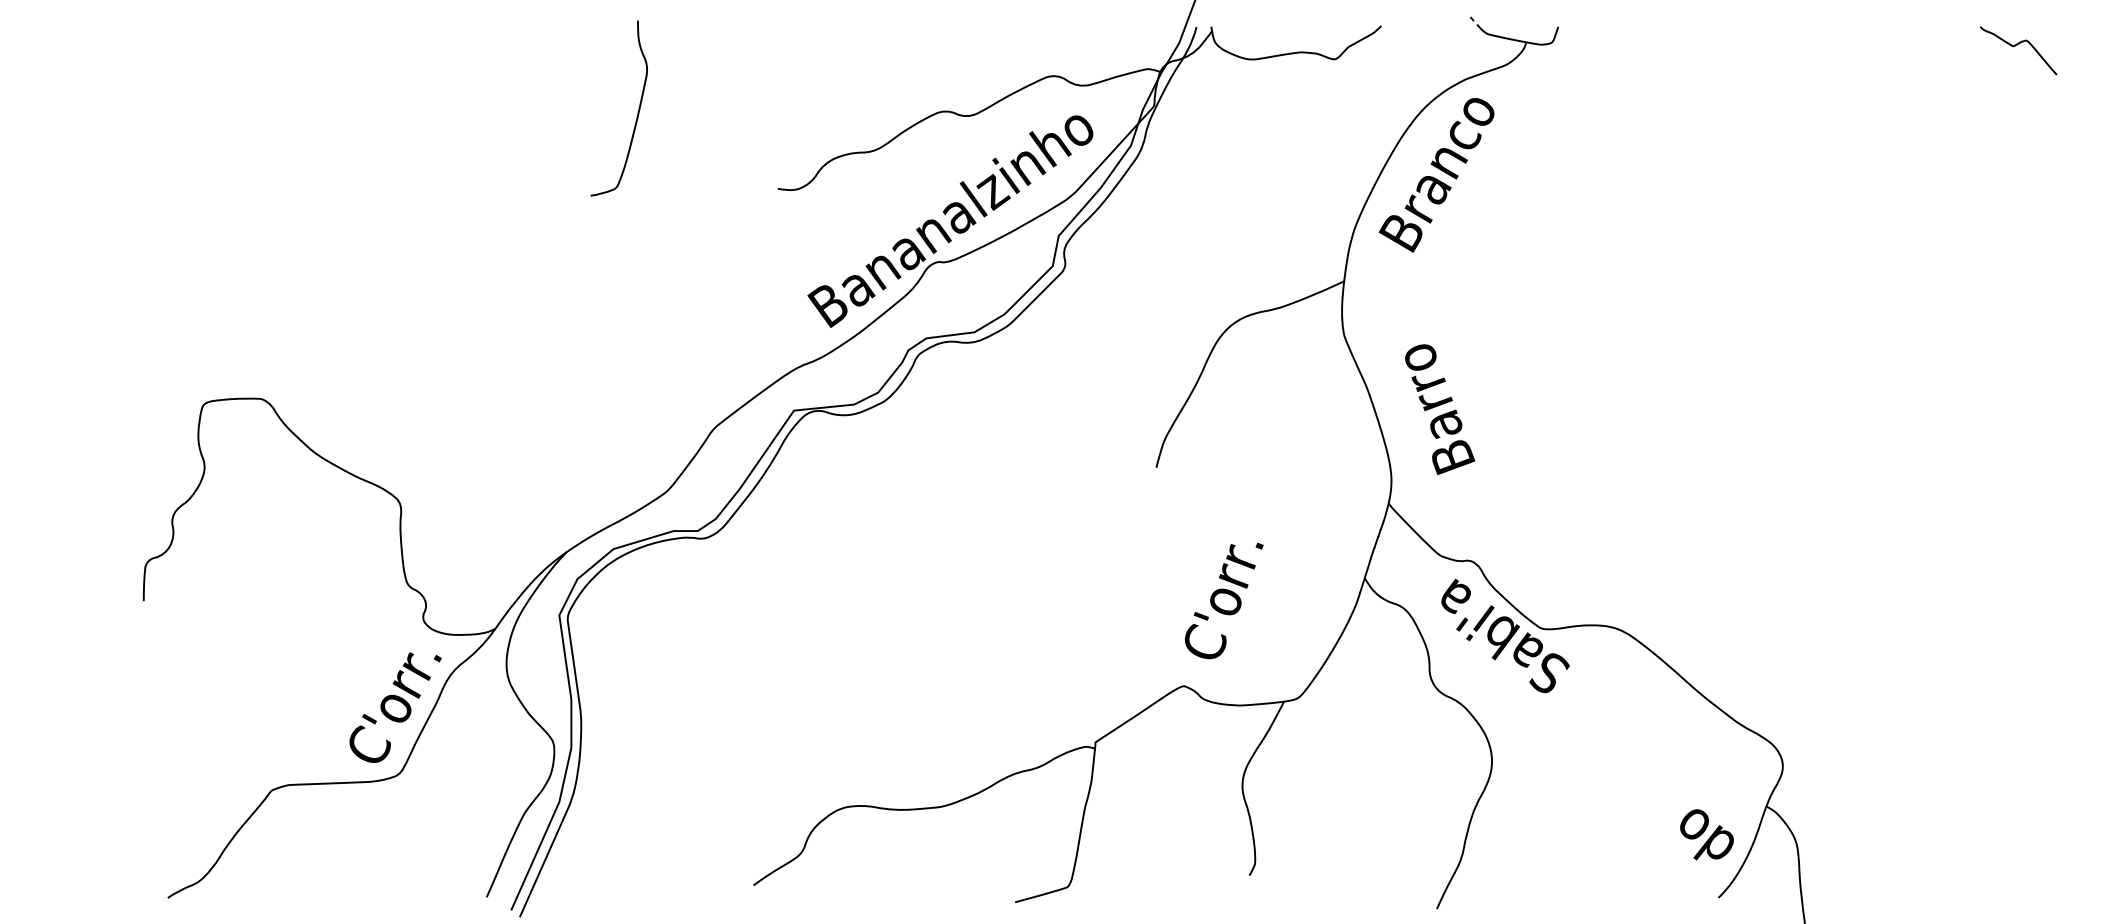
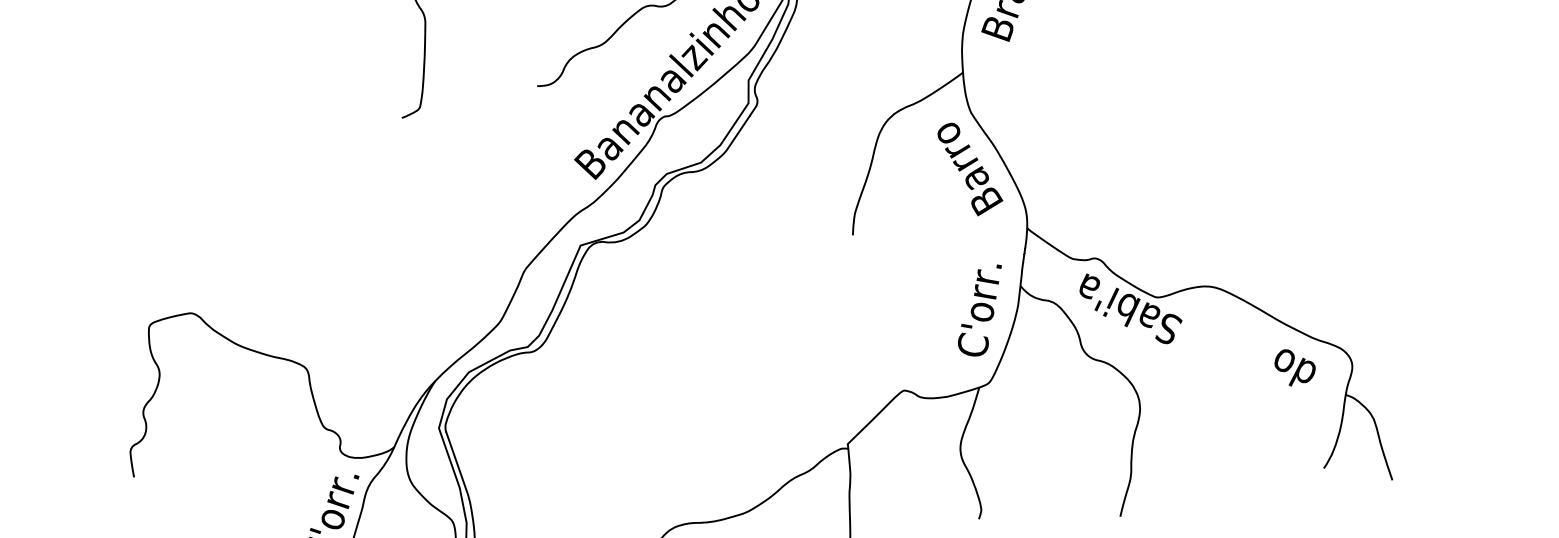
text: (1440, 409) -> (970, 168), moved
text: (1224, 600) -> (981, 311), moved
text: (1706, 834) -> (1294, 366), moved

